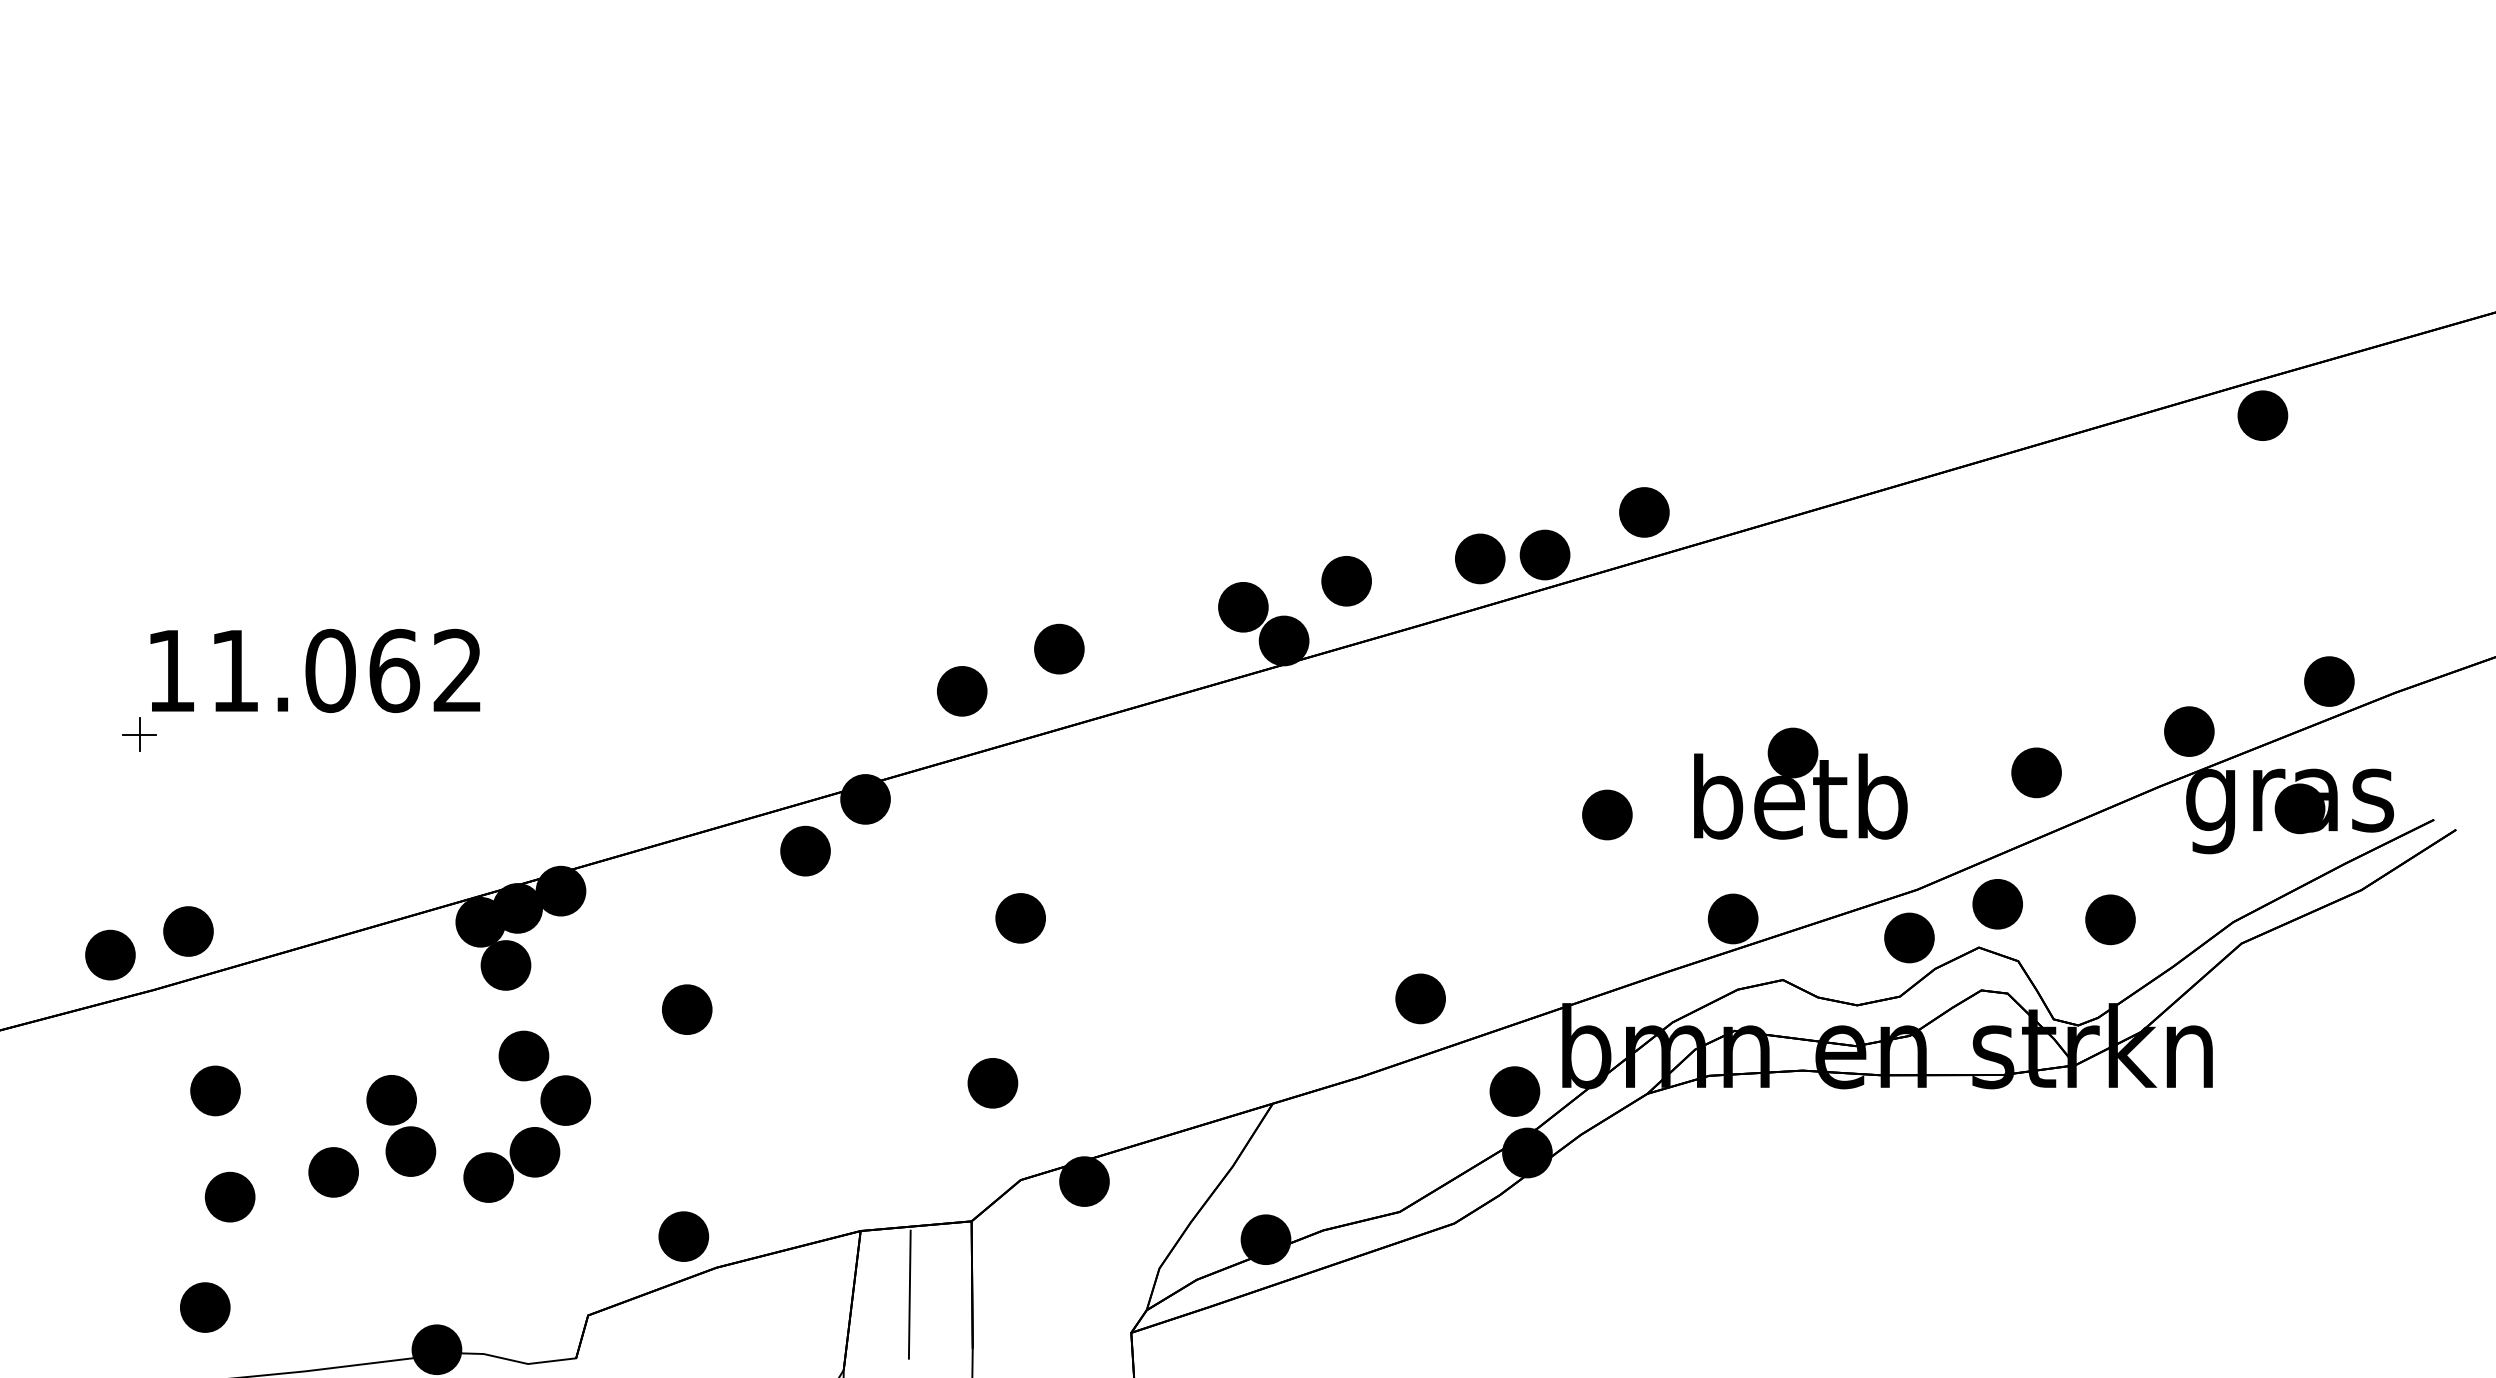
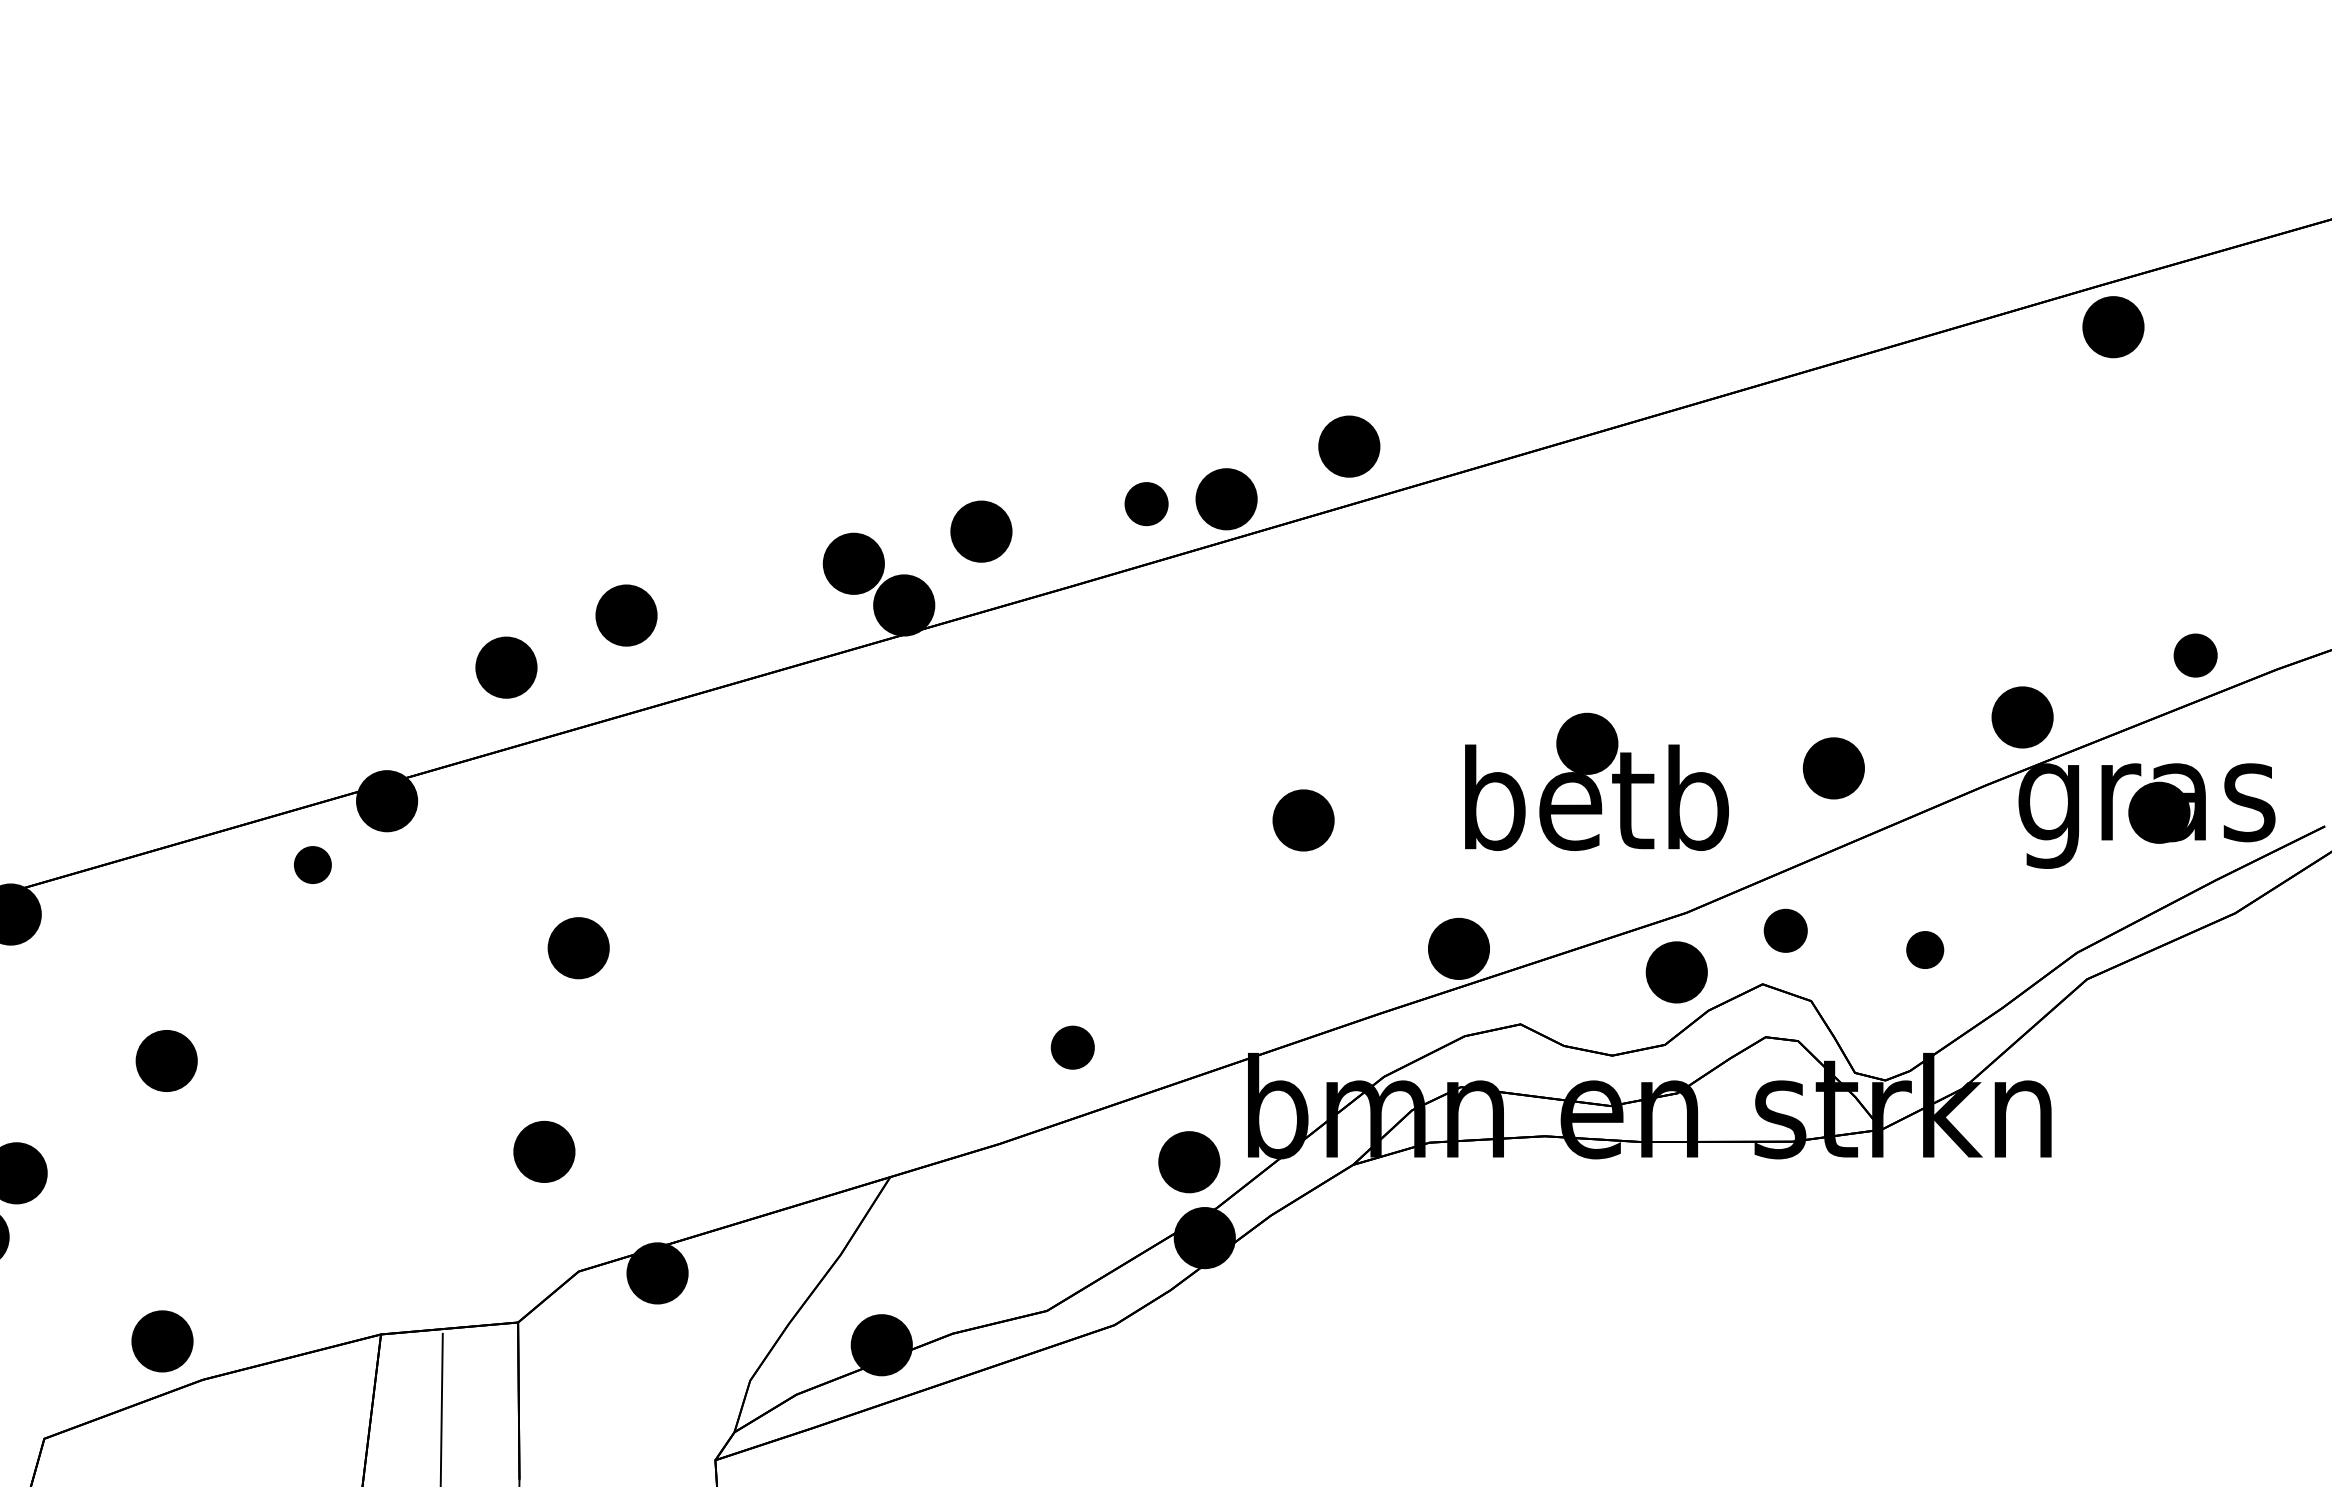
part: (1480, 558) -> (1146, 503), size x0.7
part: (2329, 681) -> (2195, 655), size x0.7
part: (1800, 783) -> (1596, 781), moved
part: (805, 850) -> (312, 864), size x0.6
part: (1997, 904) -> (1785, 931), size x0.7
part: (2110, 919) -> (1925, 949), size x0.6
part: (1420, 998) -> (1072, 1047), size x0.7

